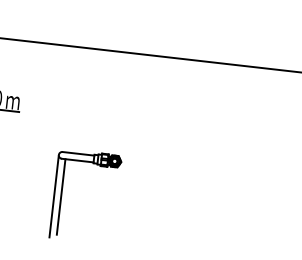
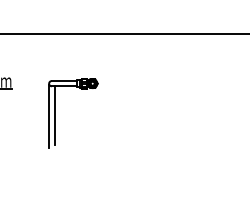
part: (62, 194) -> (55, 113), moved

